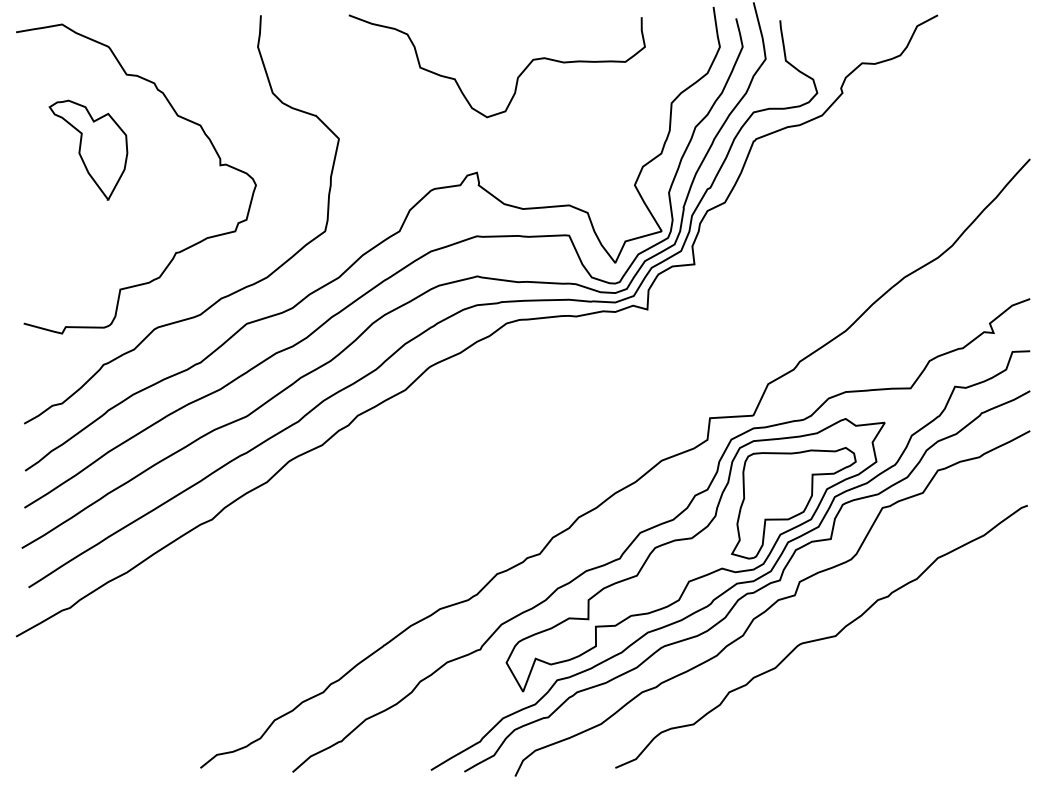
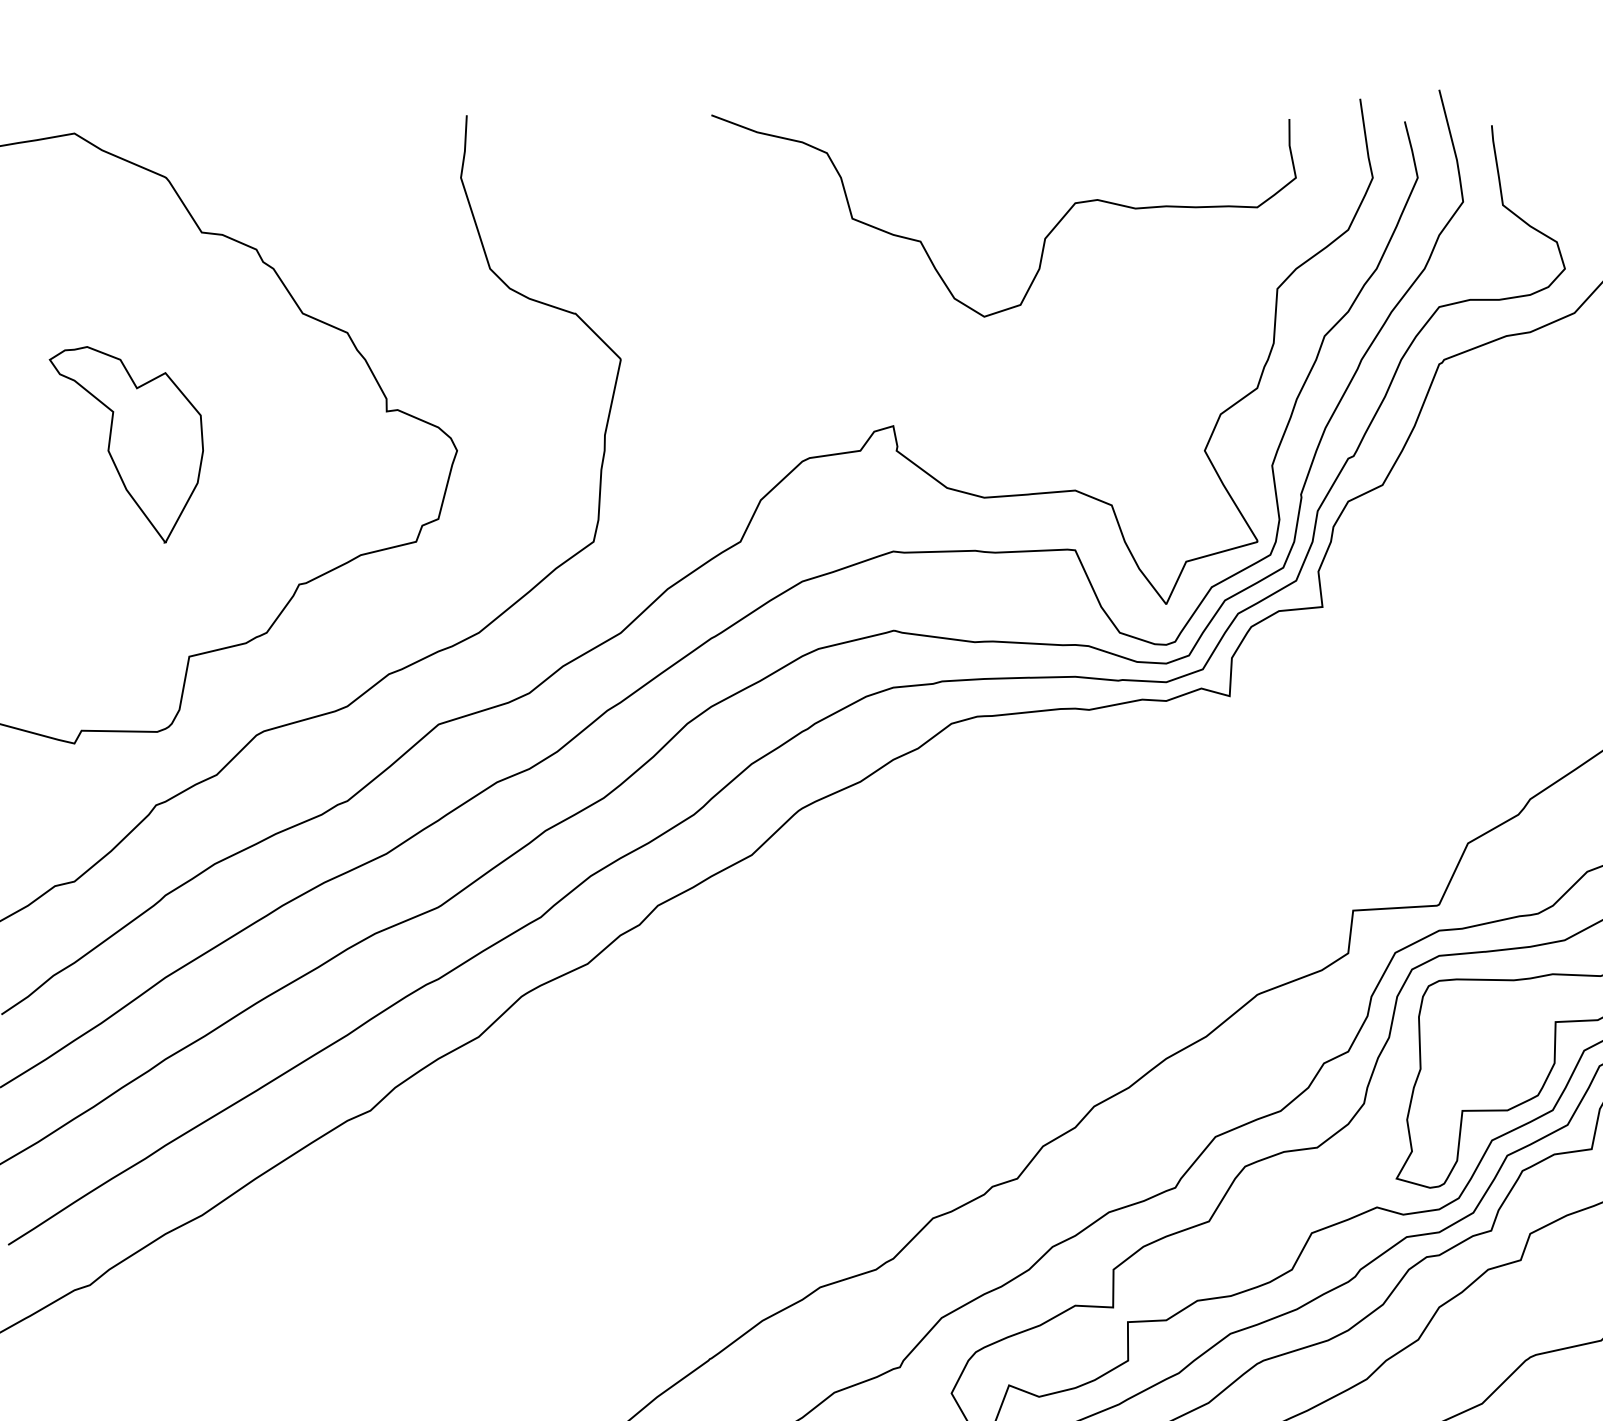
curve: (517, 76) -> (1044, 236), moved
part: (88, 149) -> (126, 443), moved

